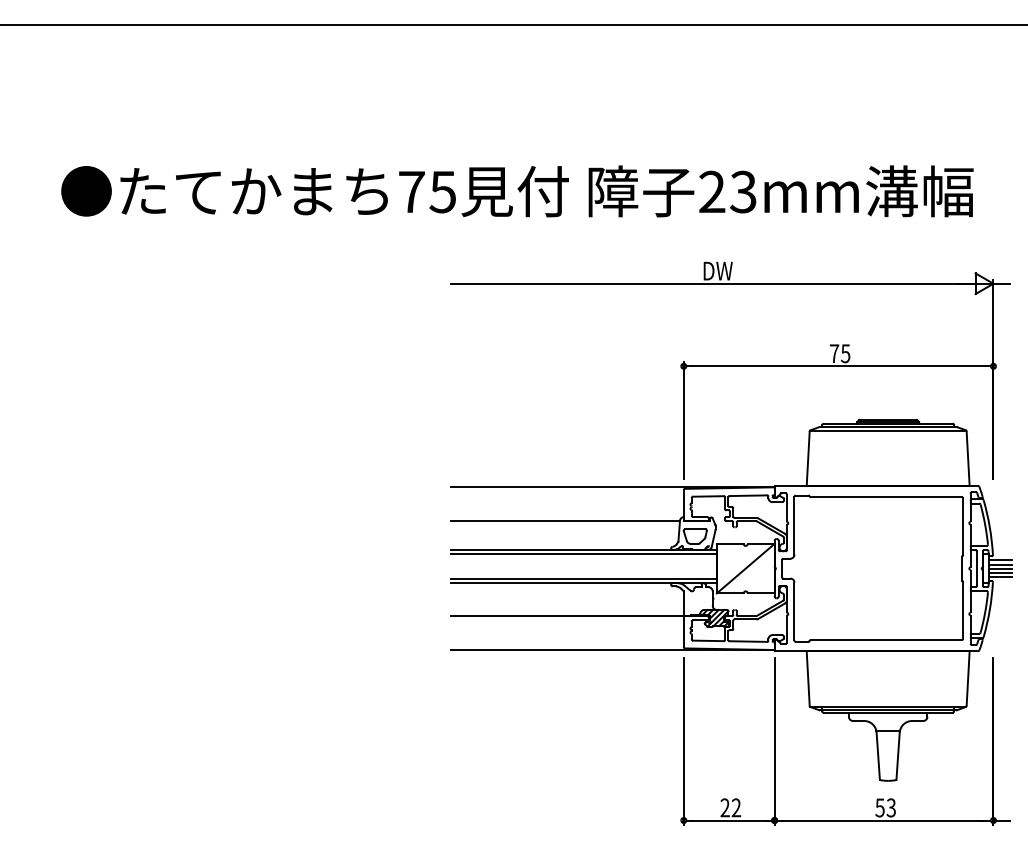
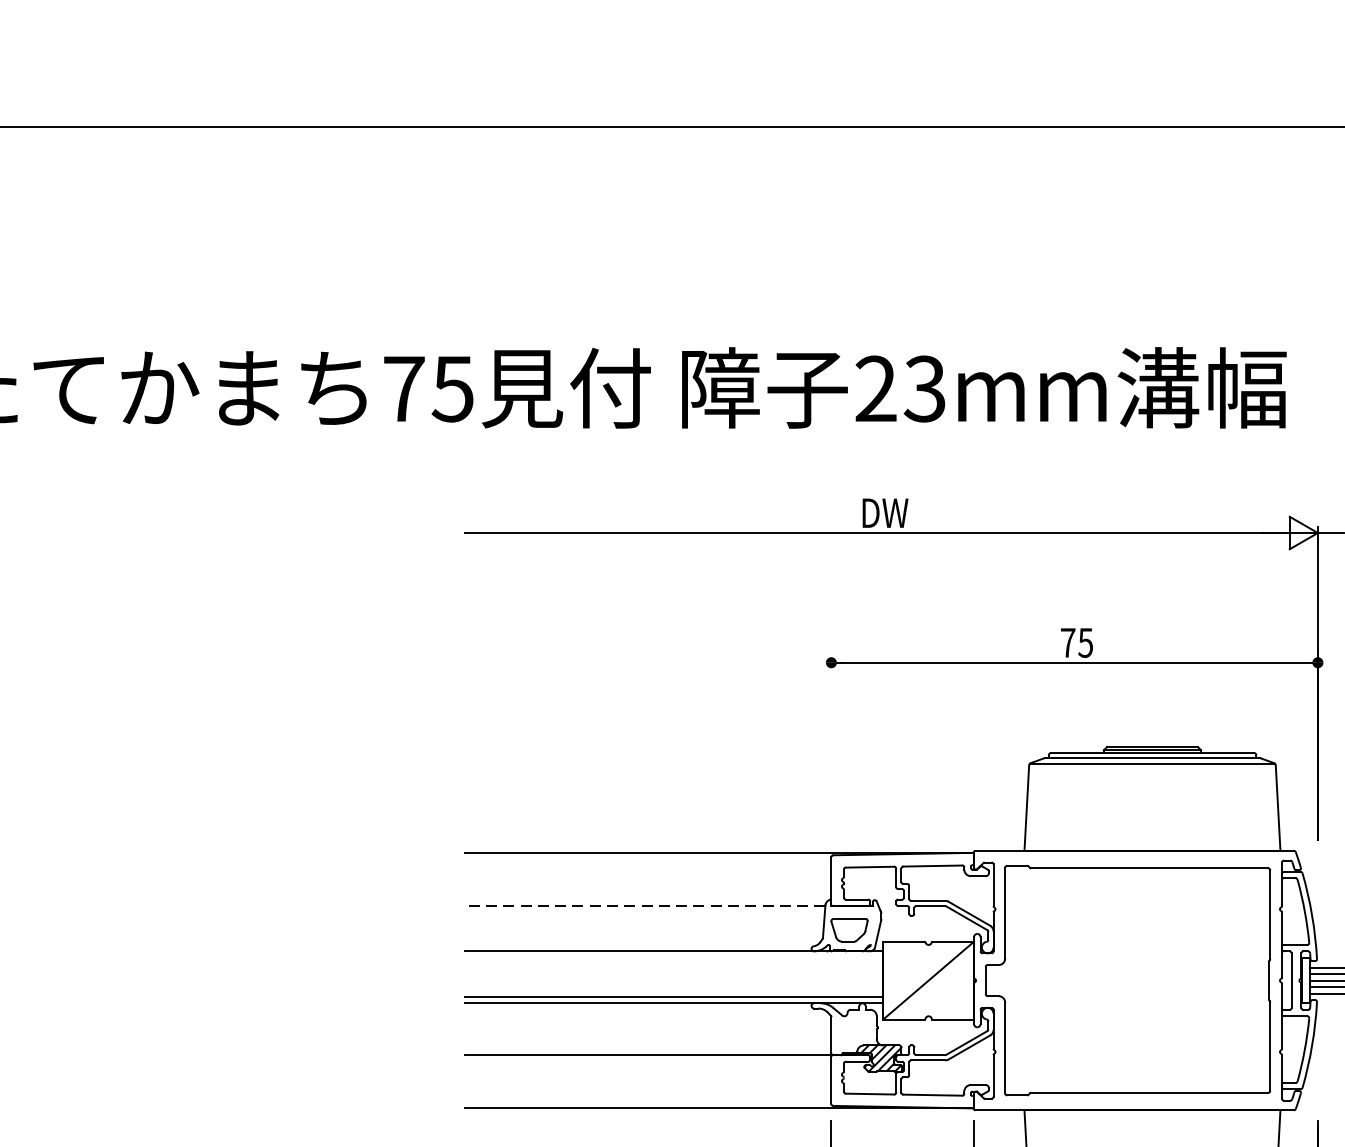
line: (683, 420) -> (830, 747), removed
line: (565, 521) -> (645, 906), solid -> dashed
line: (583, 554) -> (673, 958), removed

